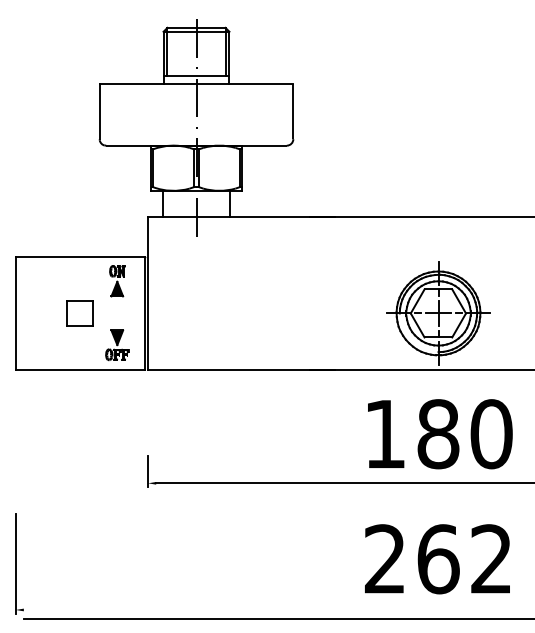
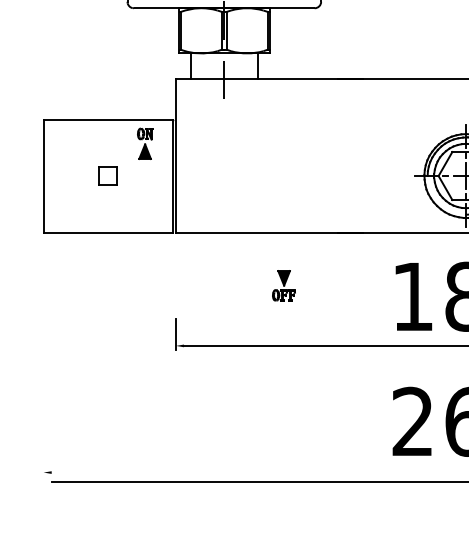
part: (79, 313) -> (107, 176), size x0.7
part: (117, 345) -> (284, 286), moved
line: (15, 563) -> (43, 426), removed

